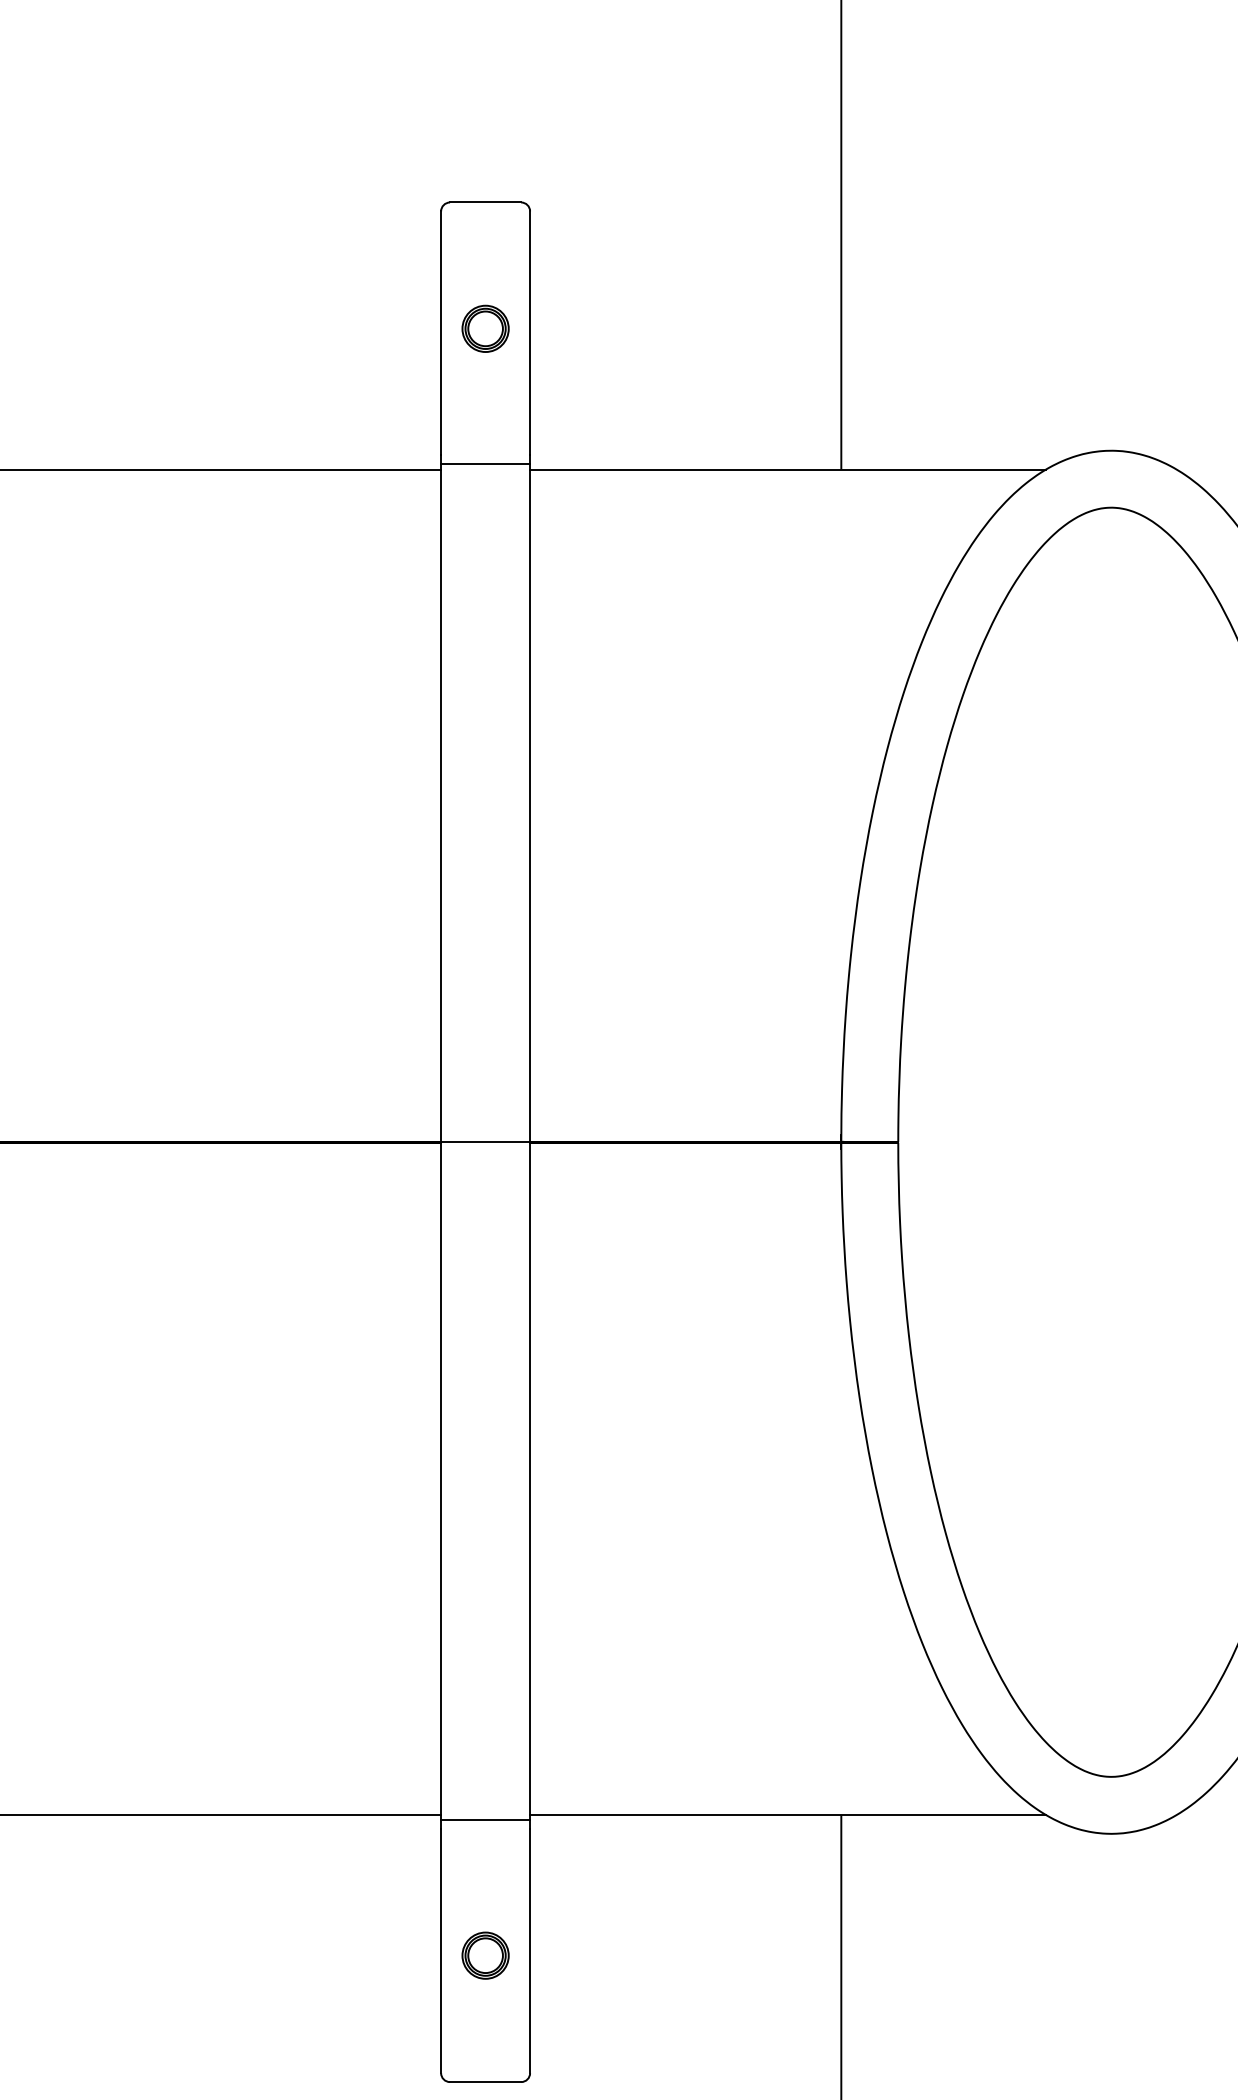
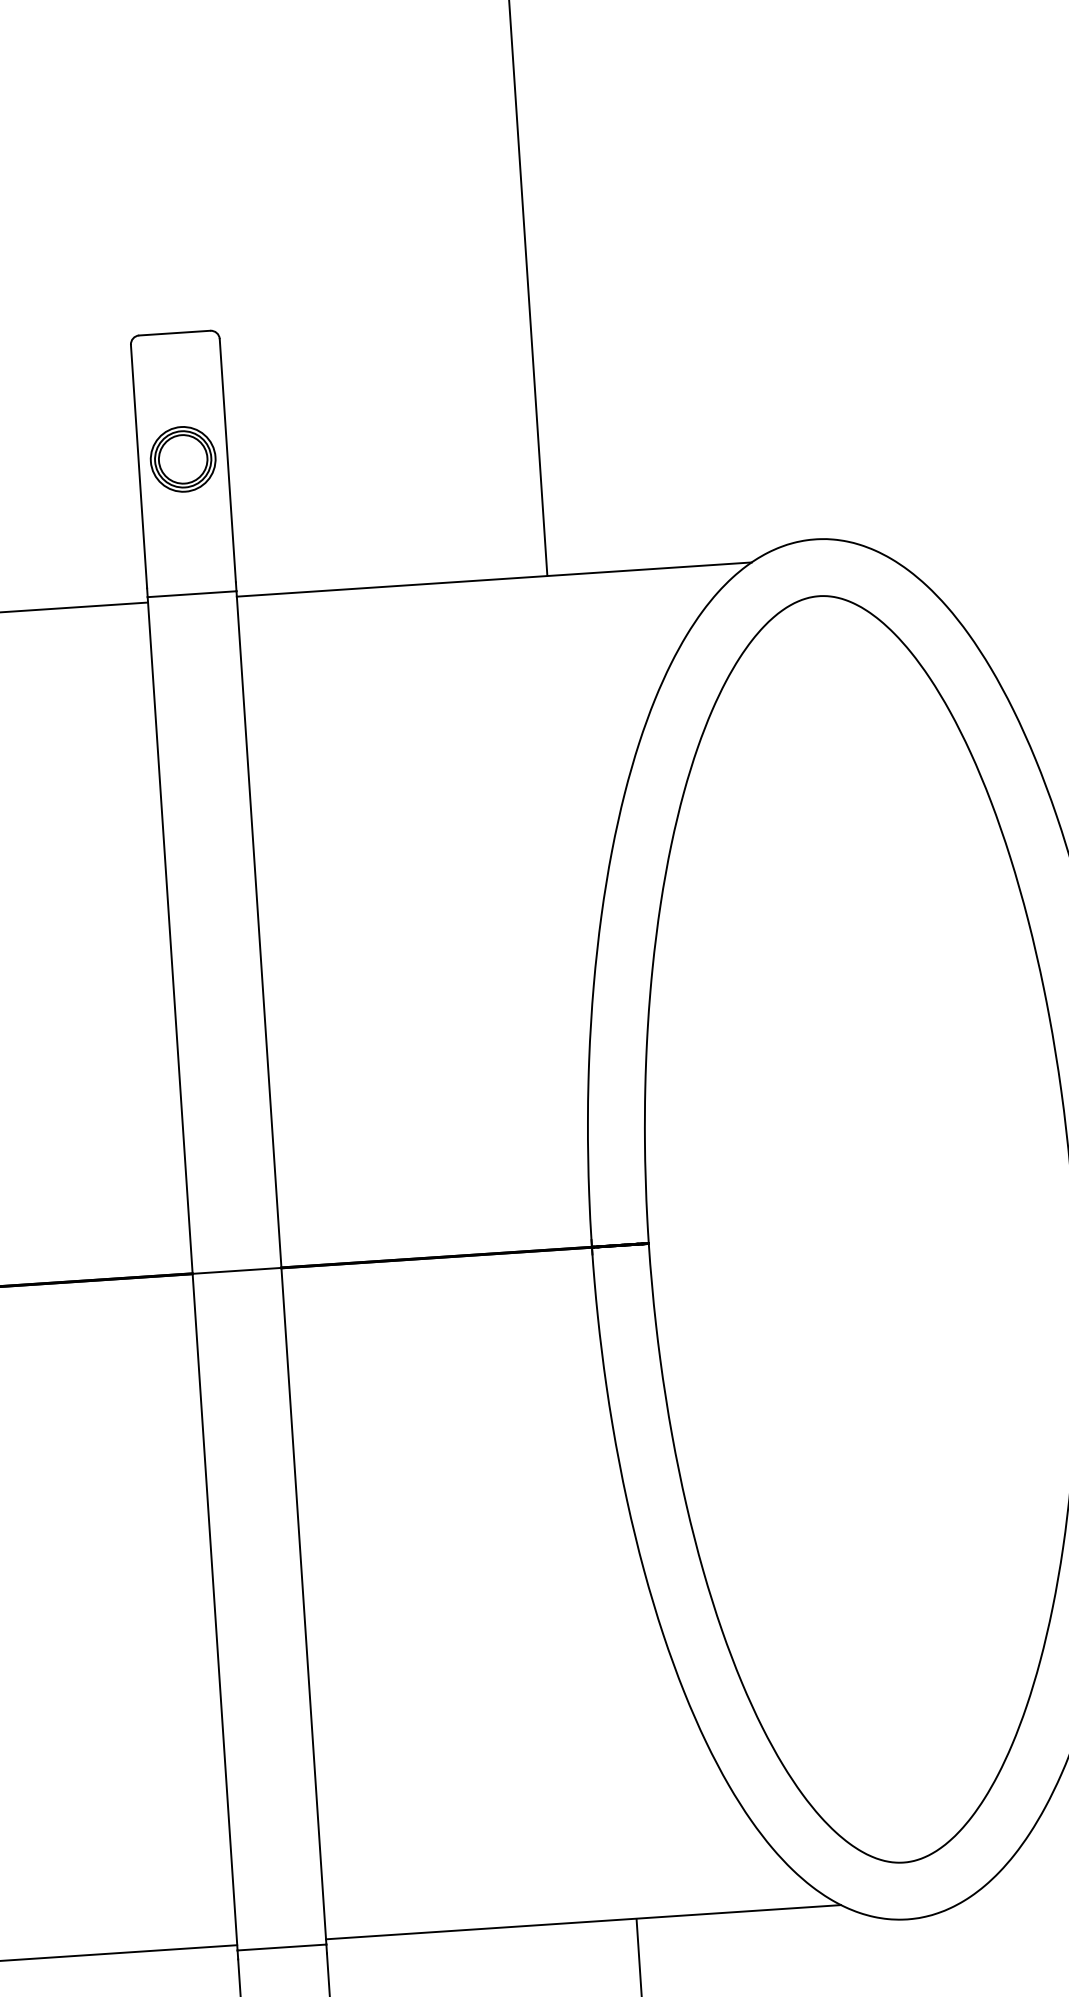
part: (485, 328) -> (182, 458), size x1.4

